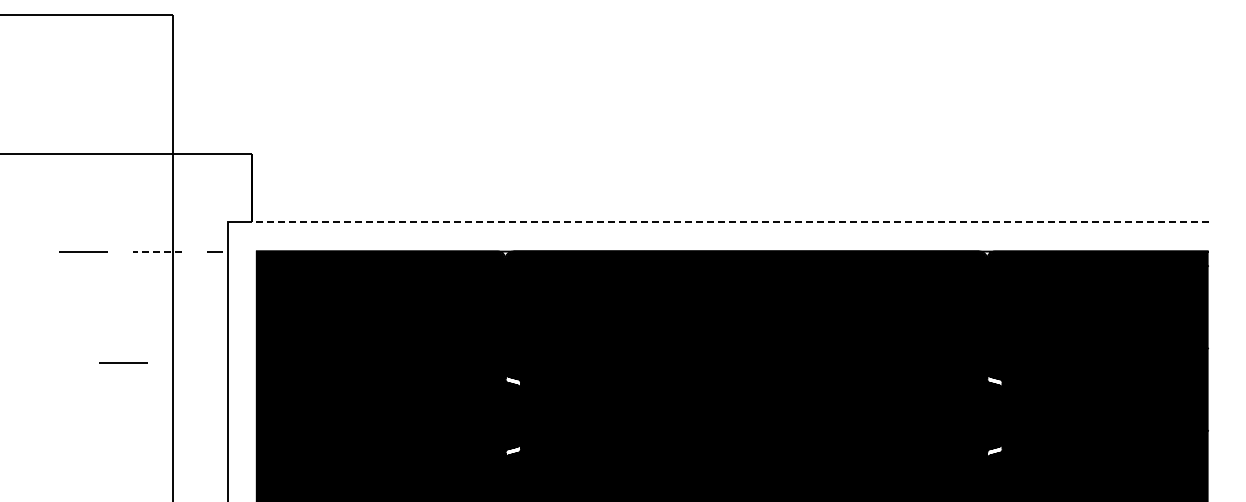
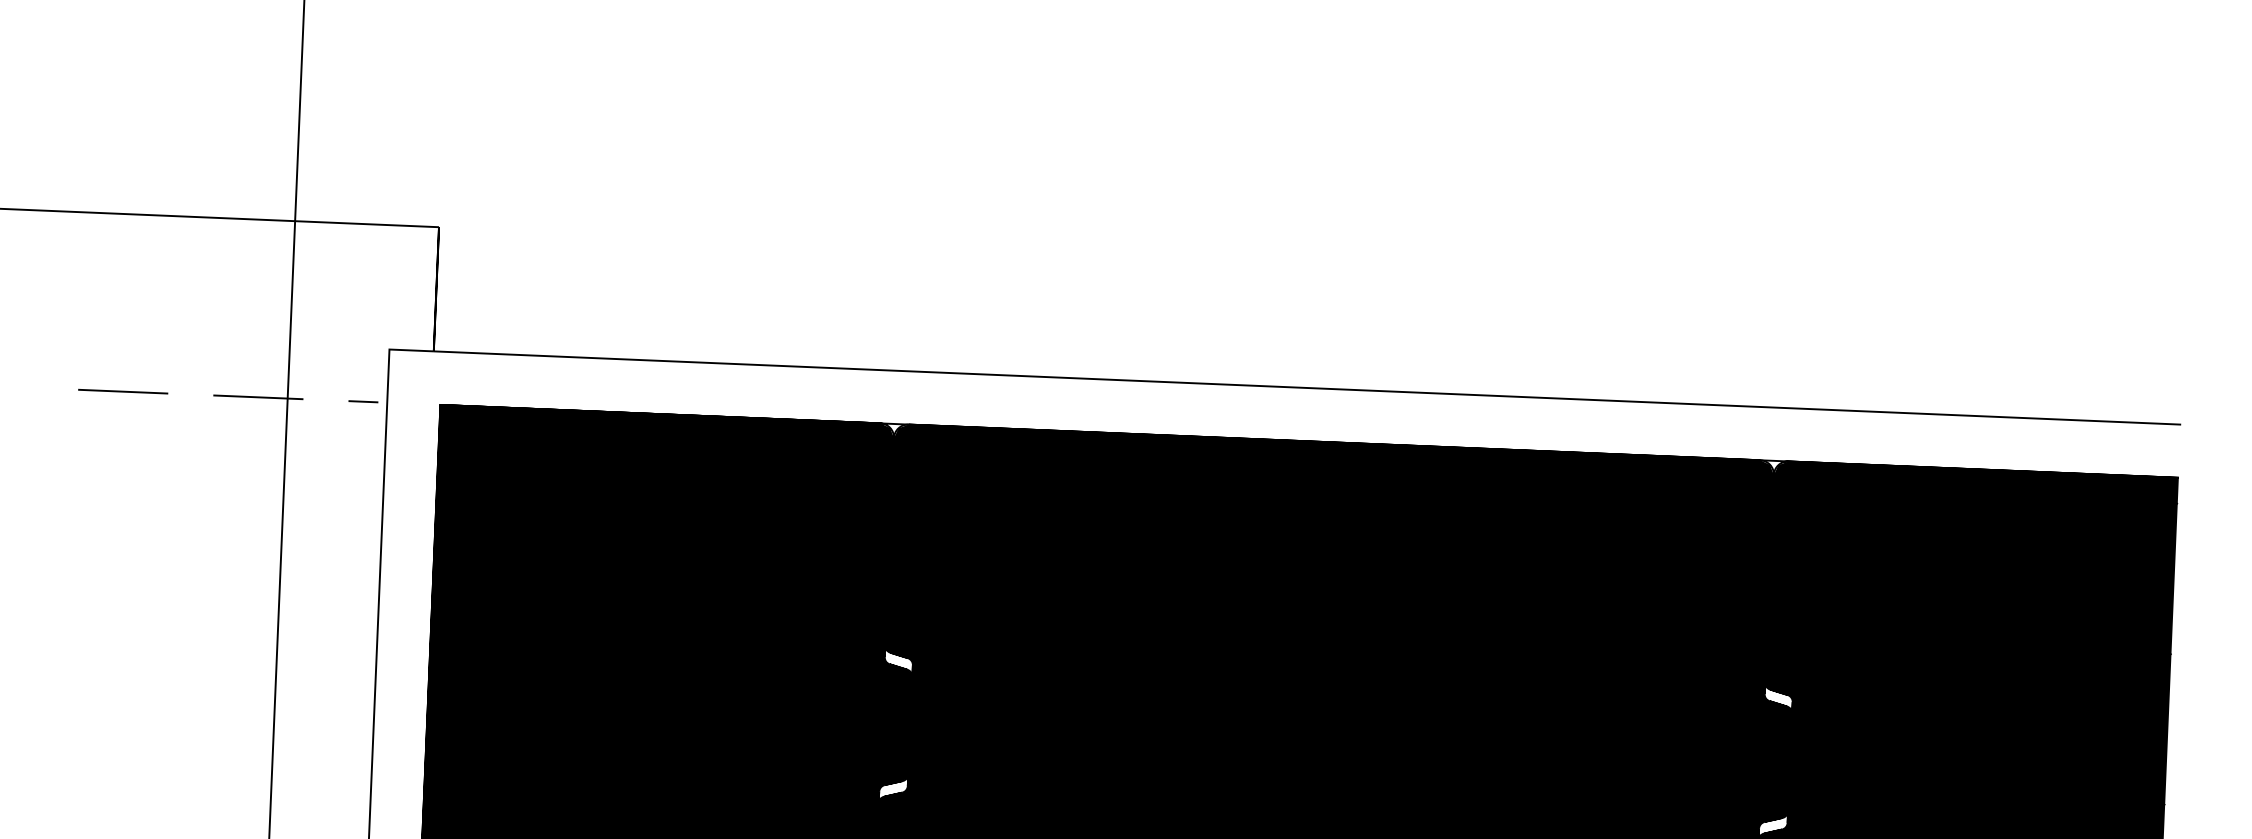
line: (729, 222) -> (1305, 387), dashed -> solid
line: (157, 251) -> (258, 397), dashed -> solid
line: (123, 362) -> (188, 597), removed

